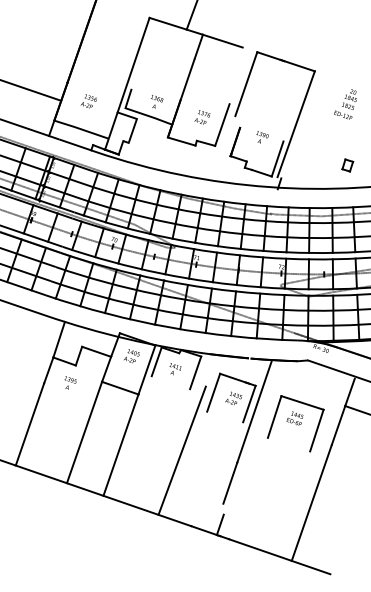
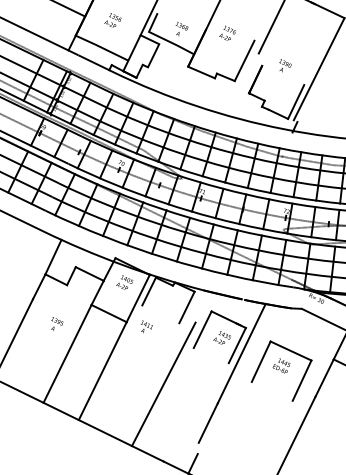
text: (202, 117) -> (227, 33), moved
text: (262, 137) -> (285, 66), moved
text: (175, 369) -> (146, 327), moved
text: (70, 382) -> (56, 323), moved

